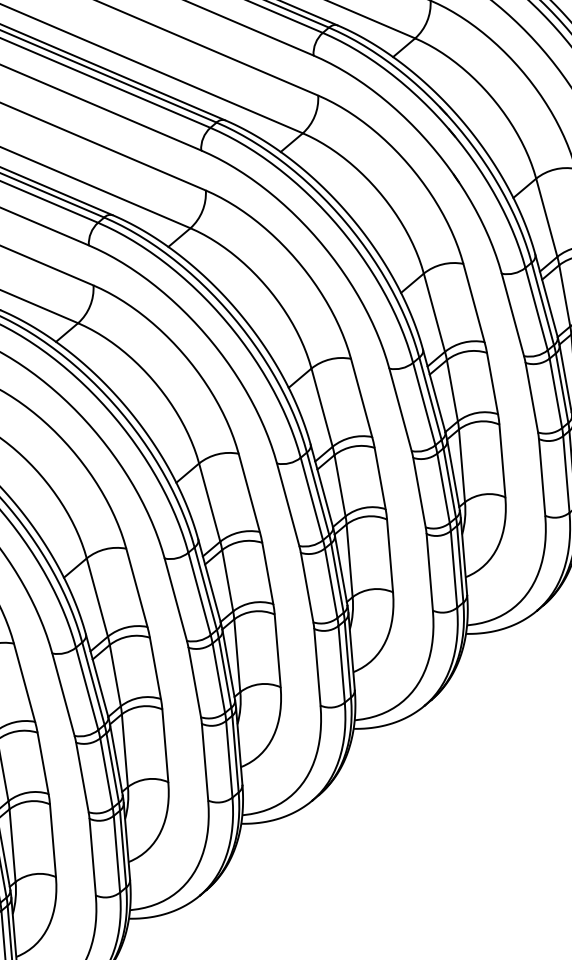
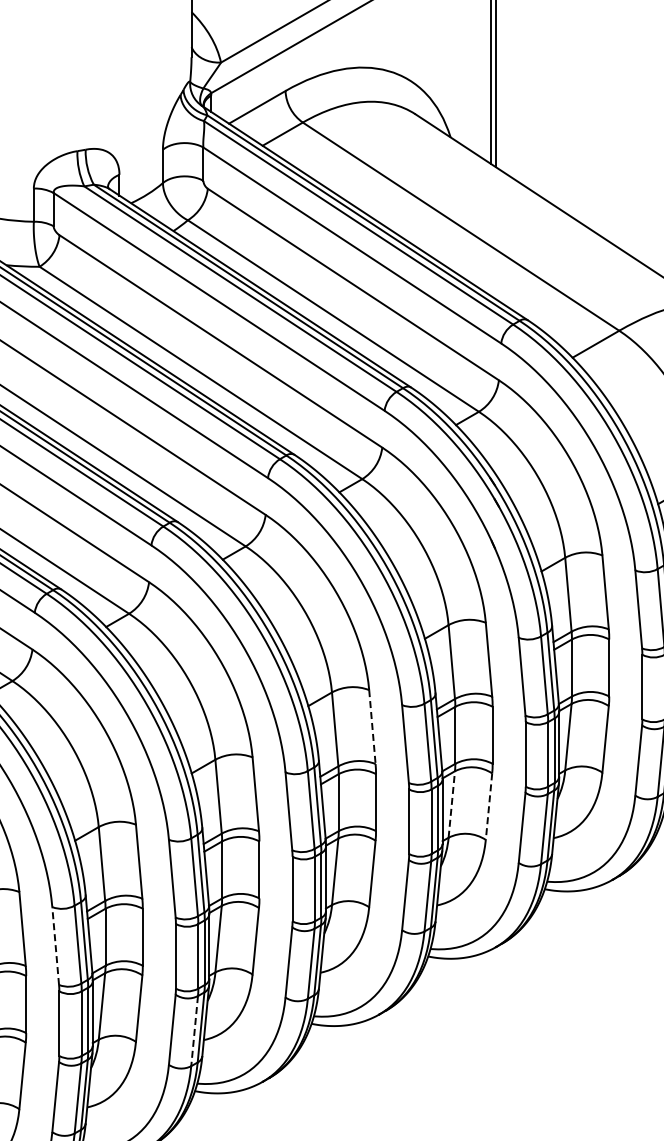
line: (361, 398) -> (372, 727), solid -> dashed
line: (502, 461) -> (488, 807), solid -> dashed
line: (461, 464) -> (451, 803), solid -> dashed
line: (63, 694) -> (55, 945), solid -> dashed
line: (229, 759) -> (194, 1031), solid -> dashed

